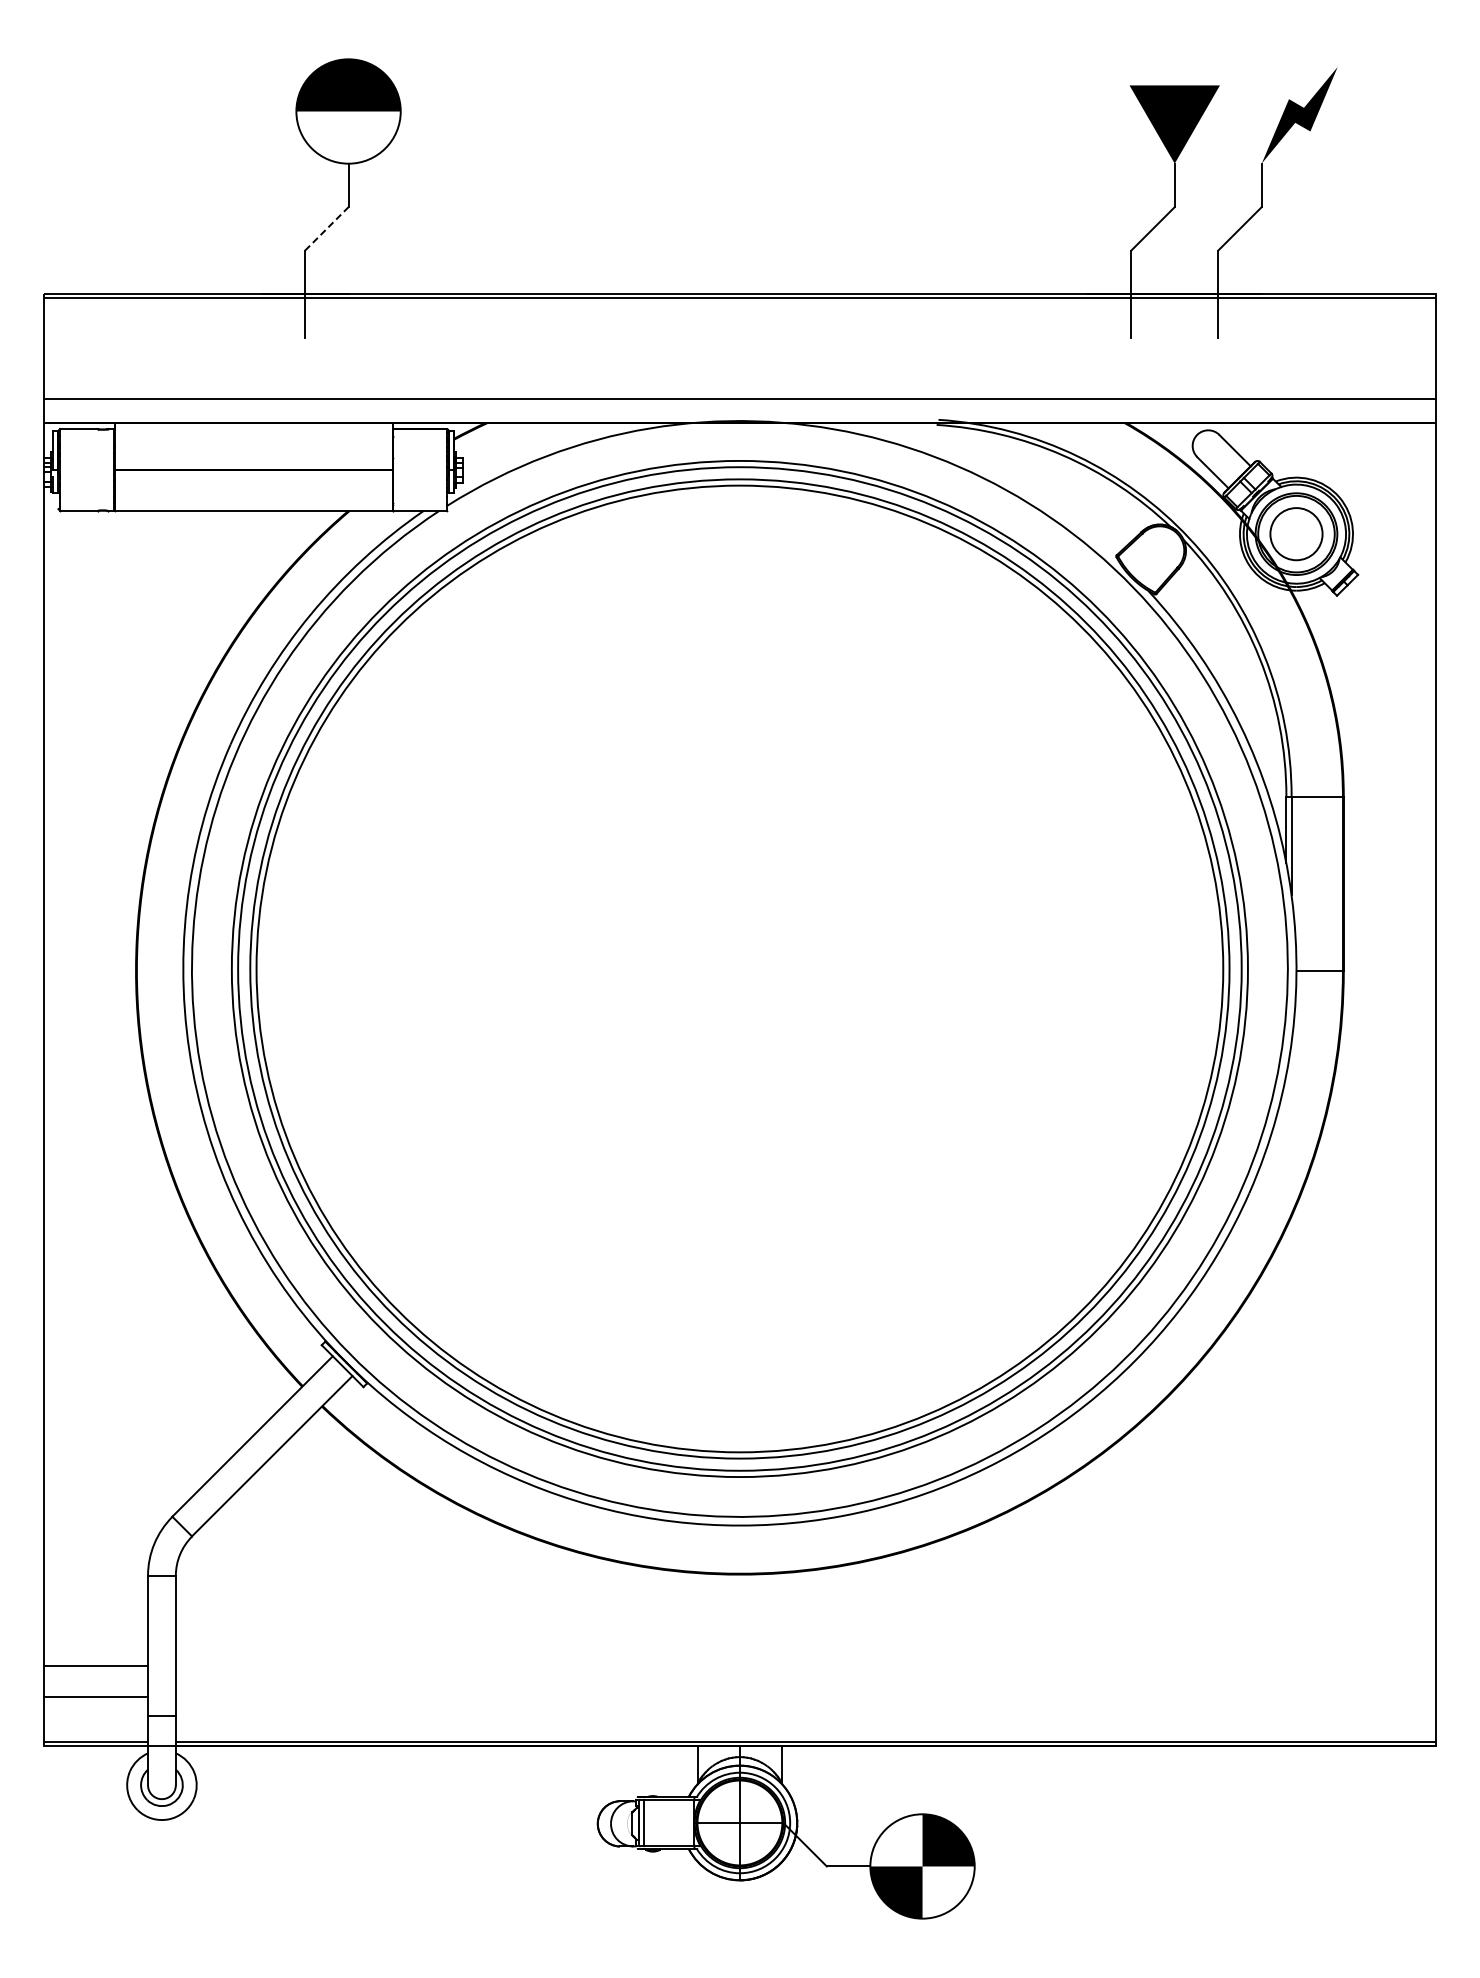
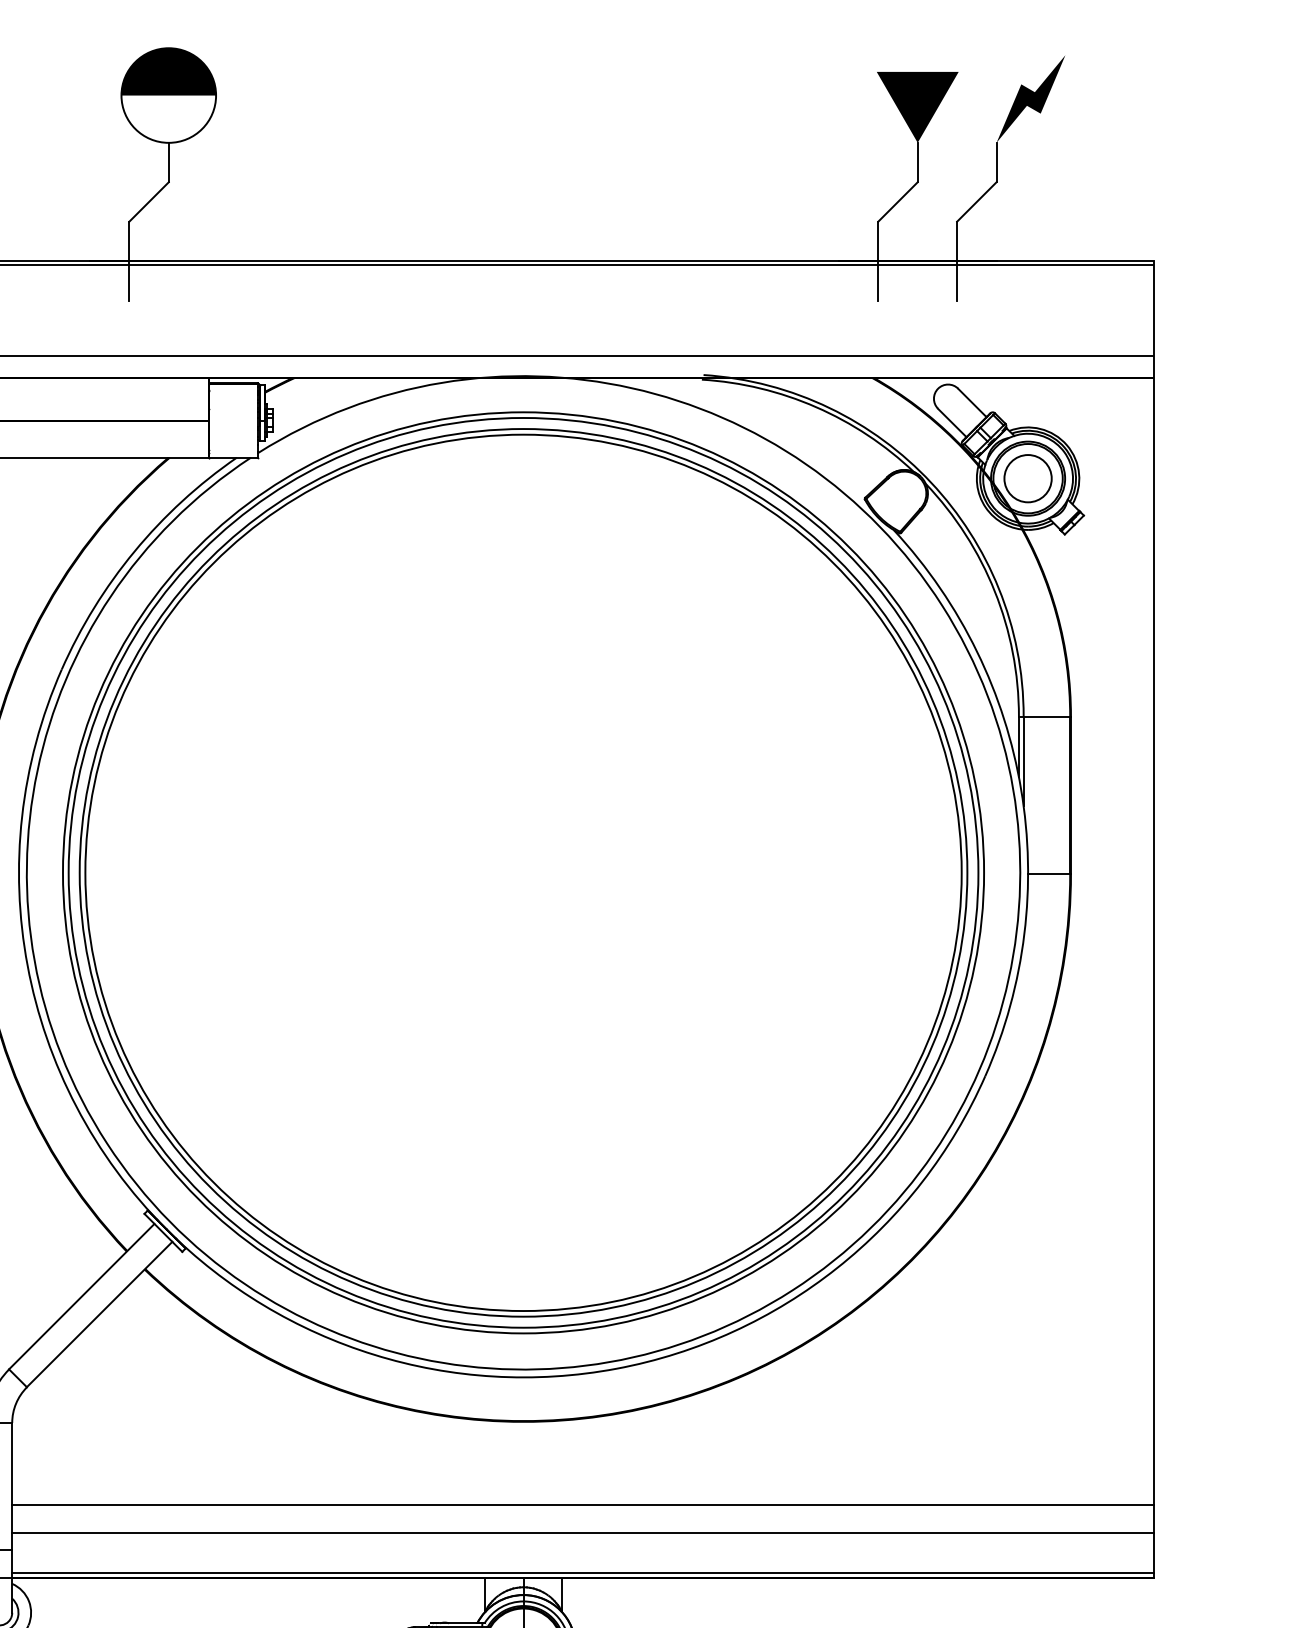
line: (326, 228) -> (148, 201), dashed -> solid
line: (805, 1666) -> (583, 1505), added
line: (805, 1697) -> (583, 1533), added

